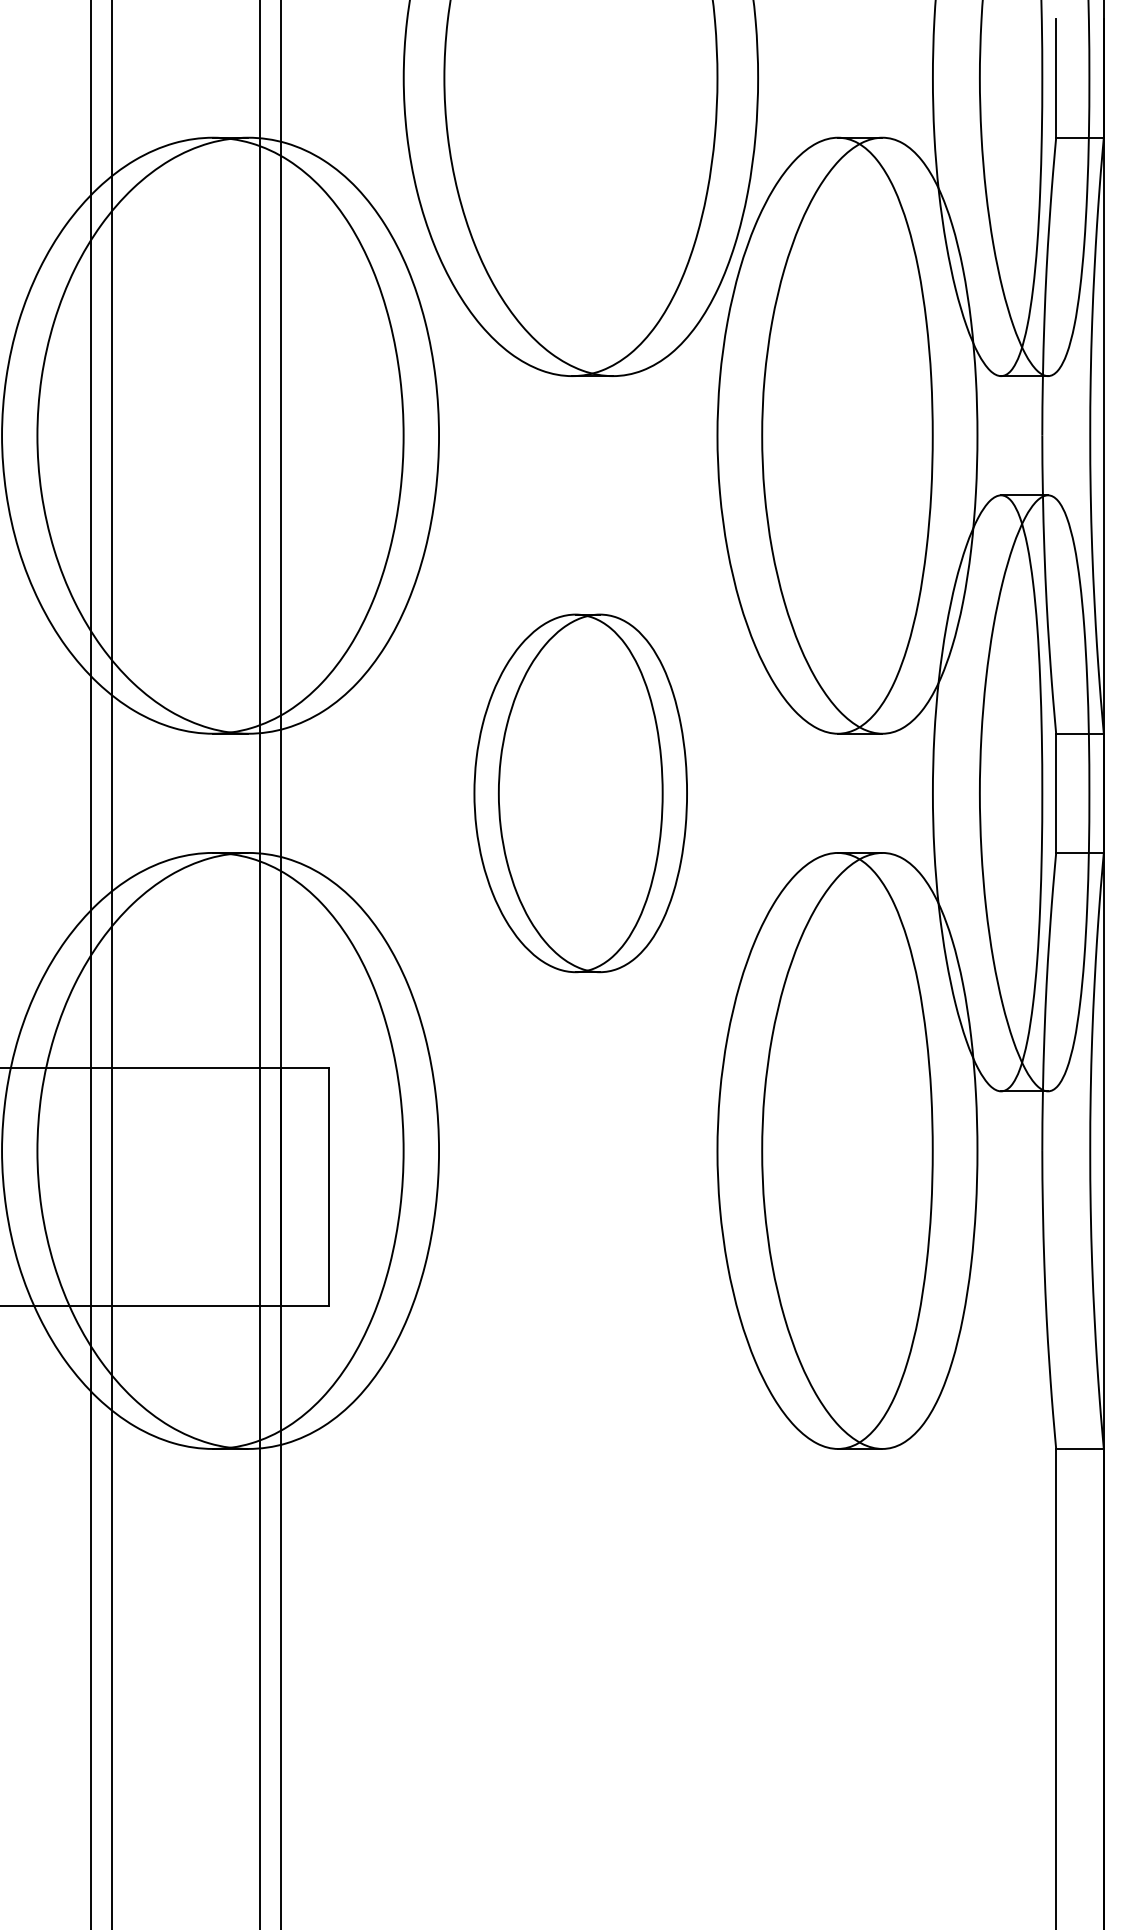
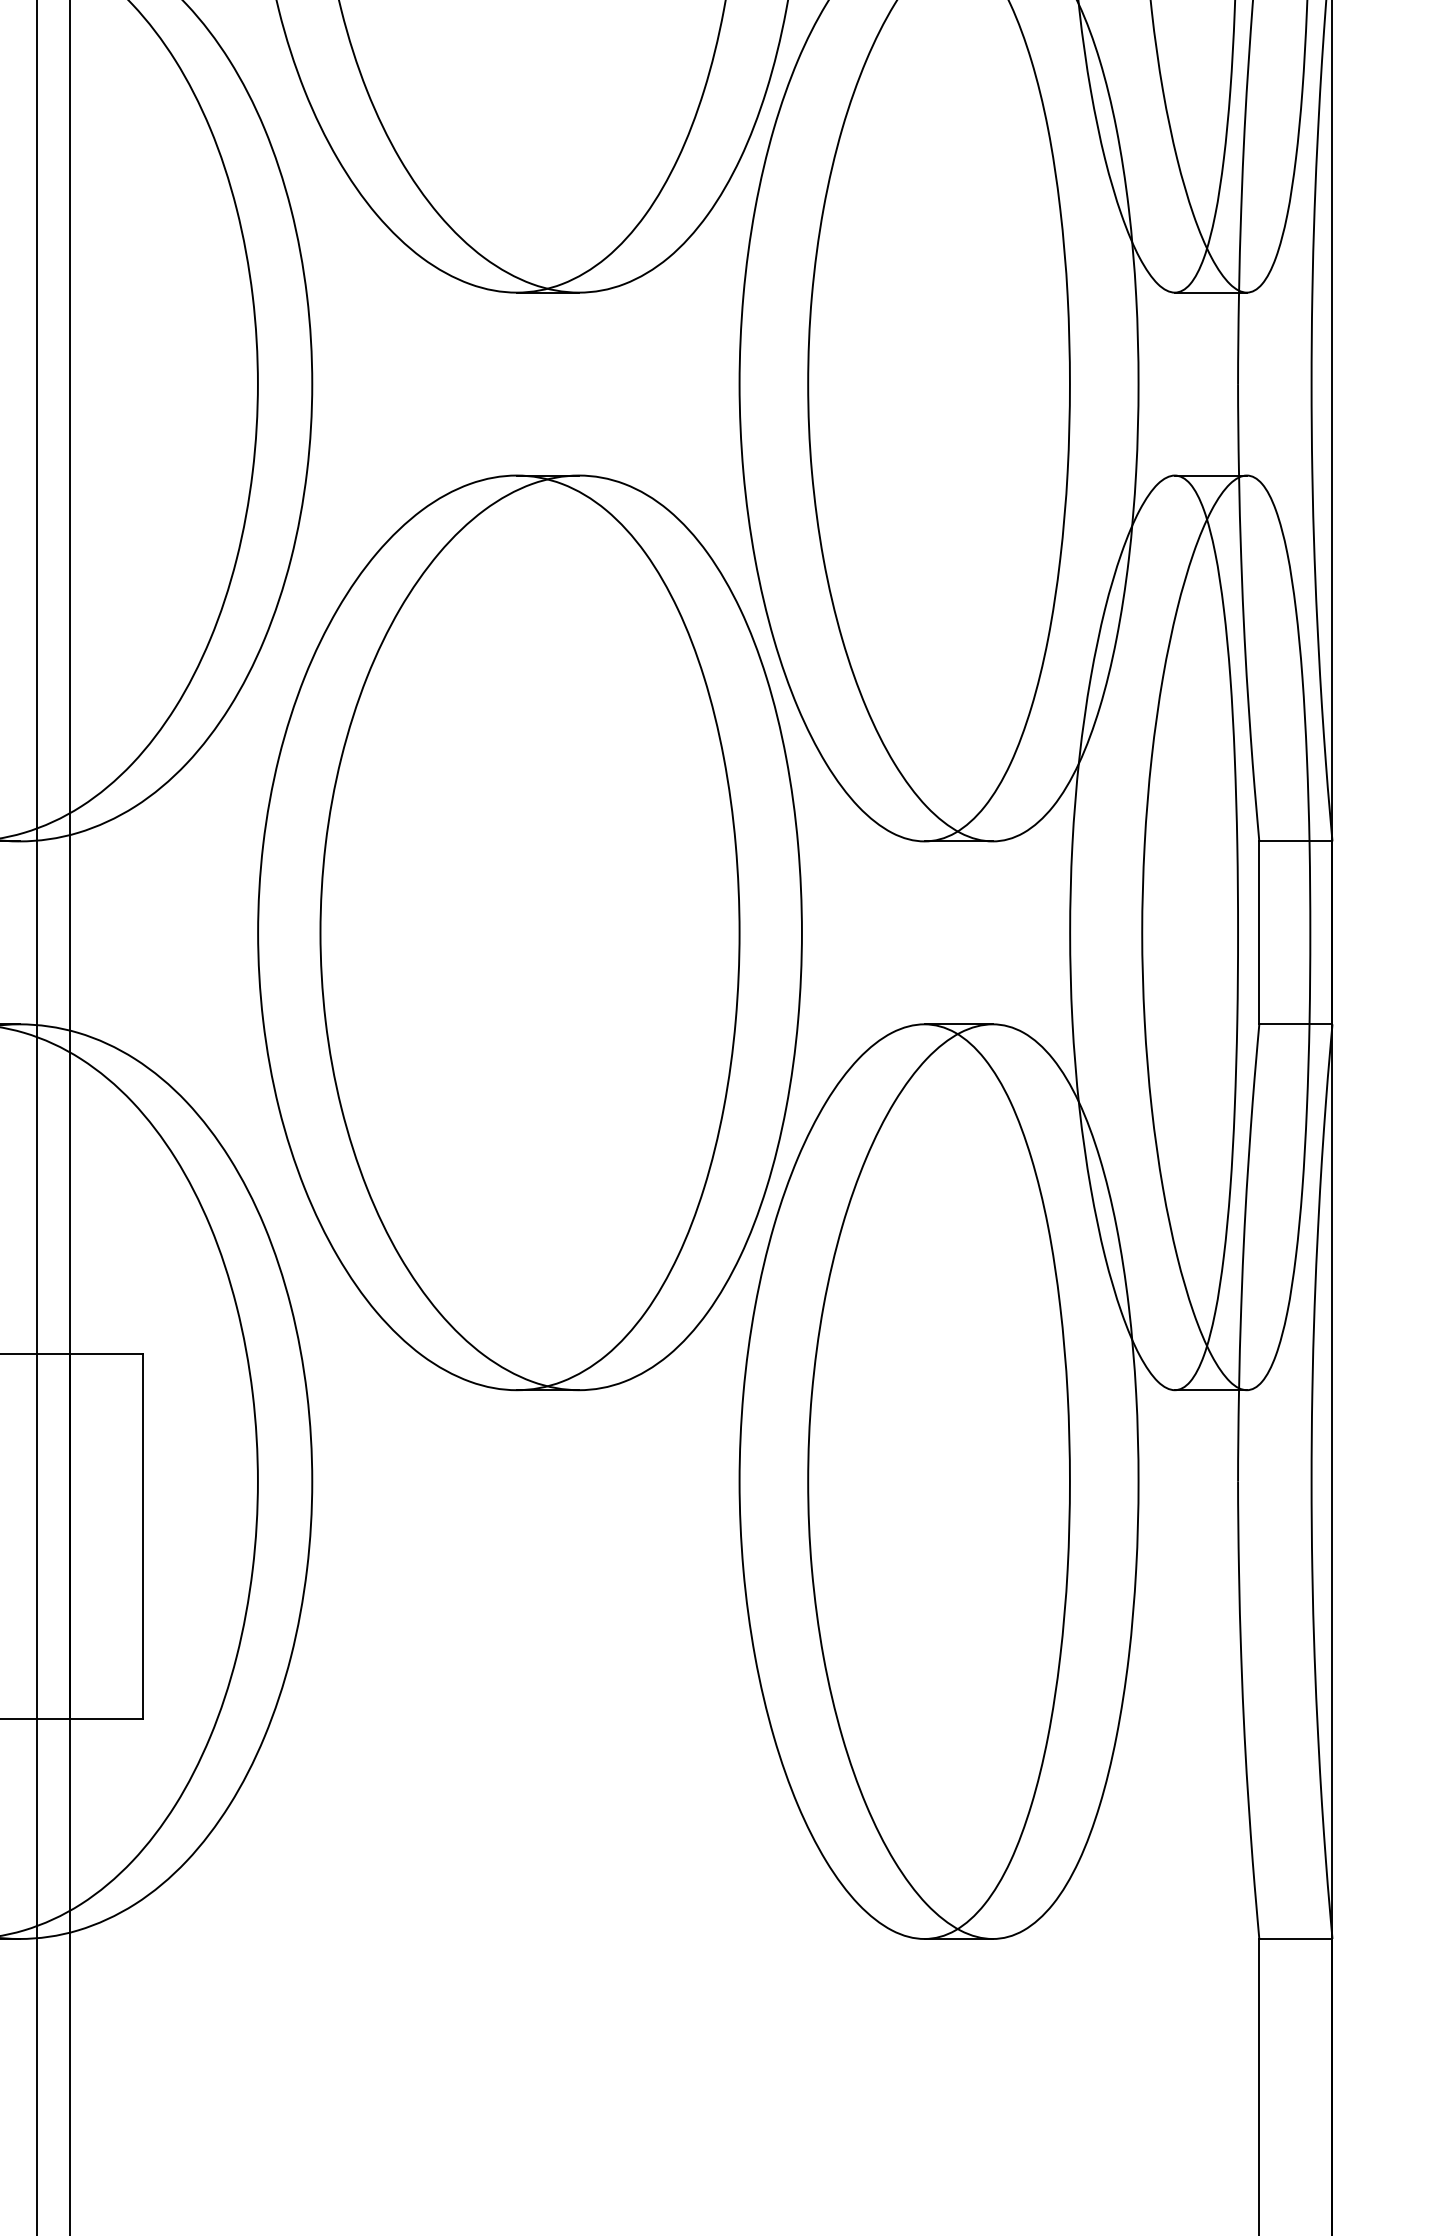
part: (580, 793) -> (529, 933), size x1.67

